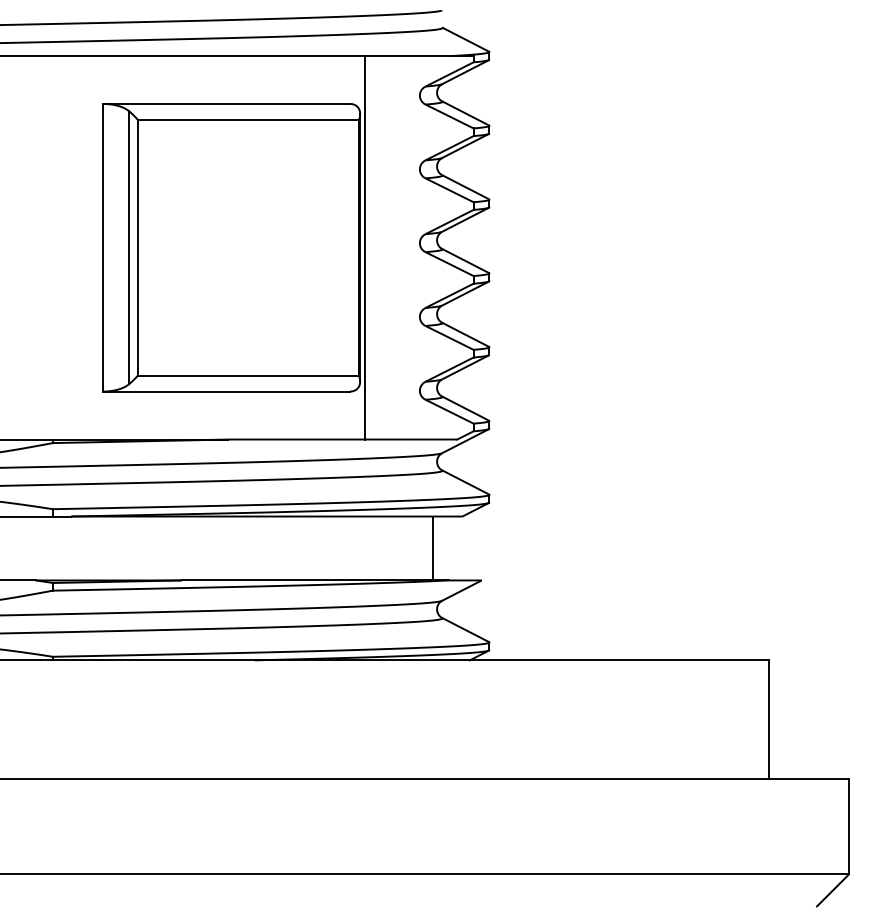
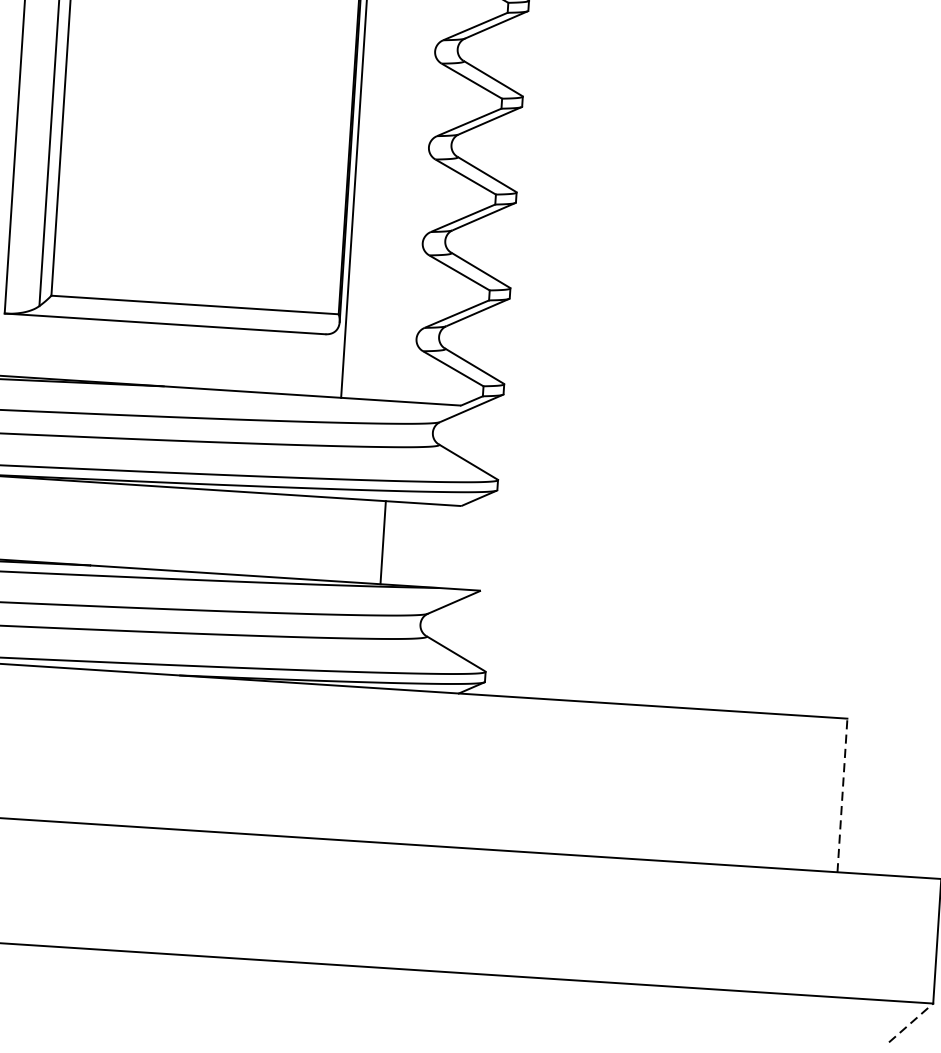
line: (433, 548) -> (383, 542), moved
line: (769, 718) -> (843, 794), solid -> dashed
line: (832, 890) -> (910, 1022), solid -> dashed

